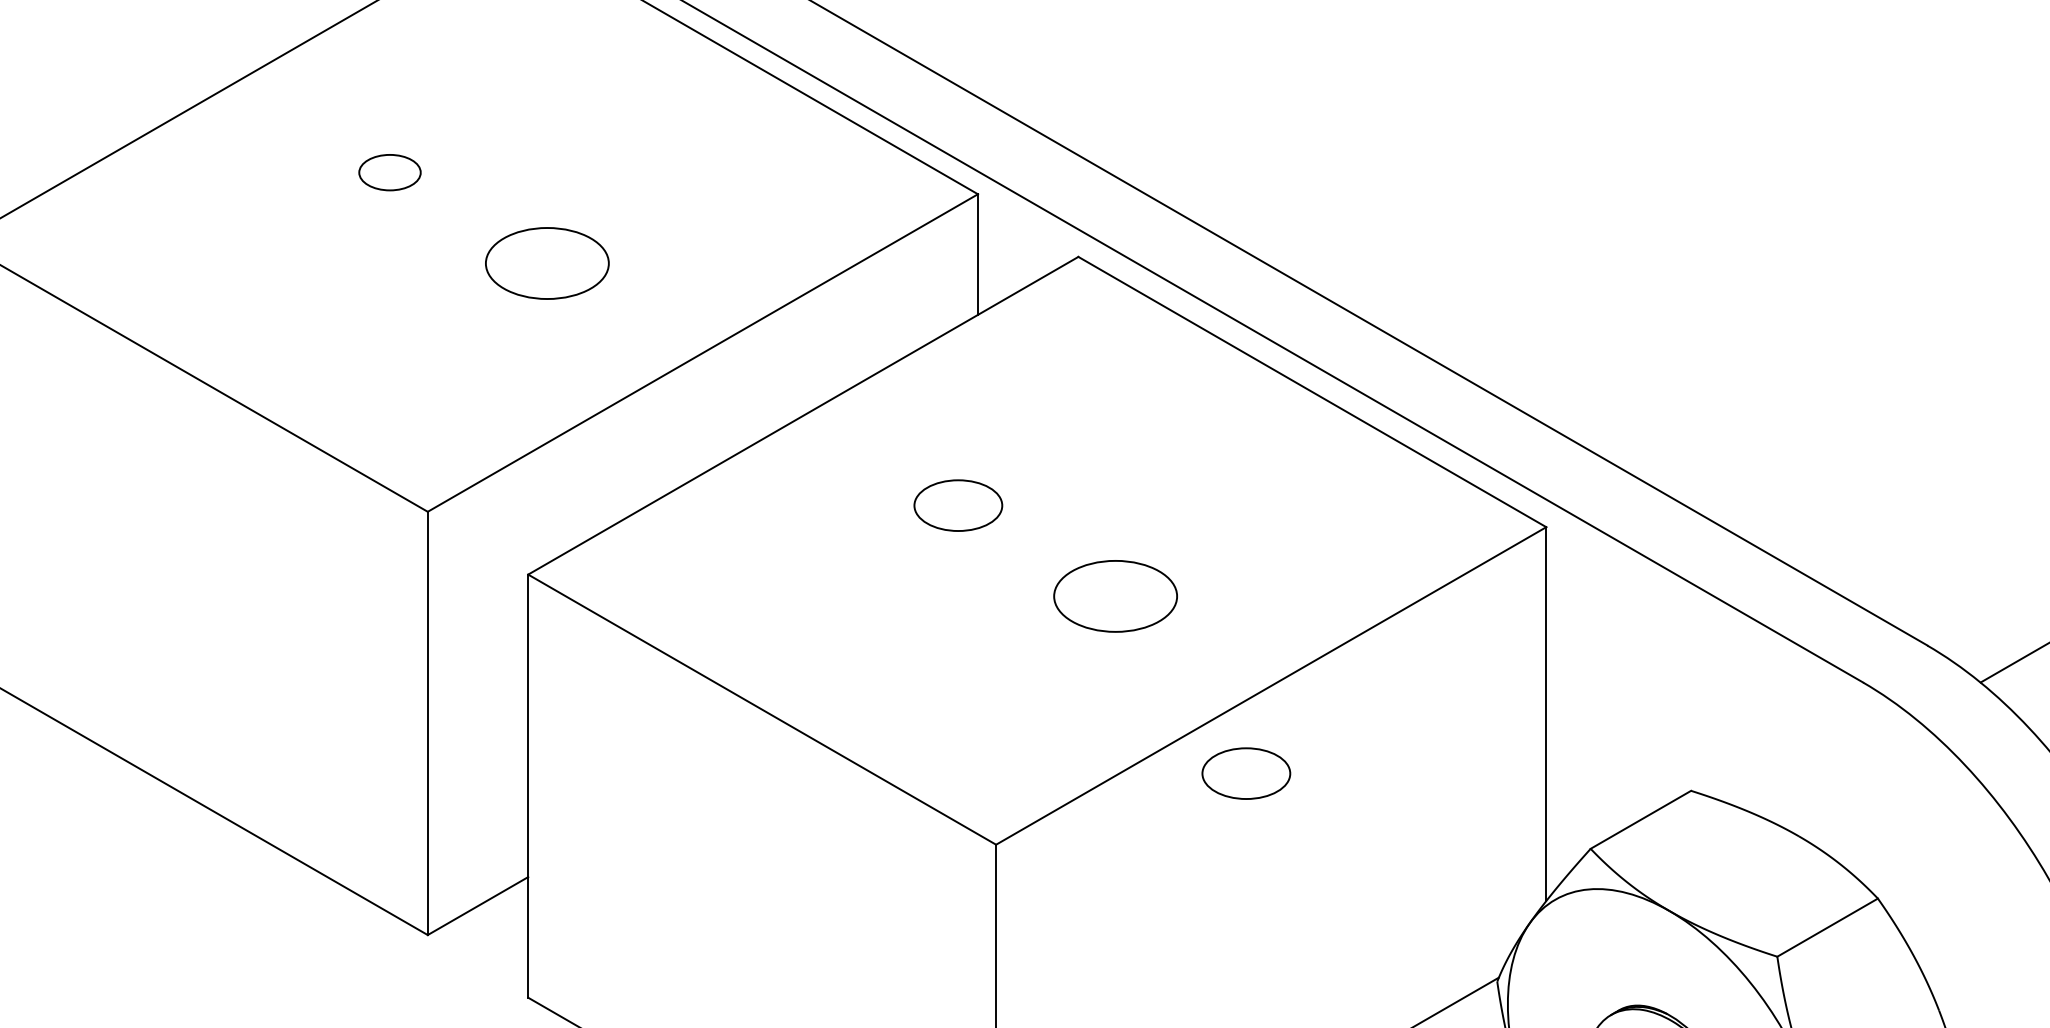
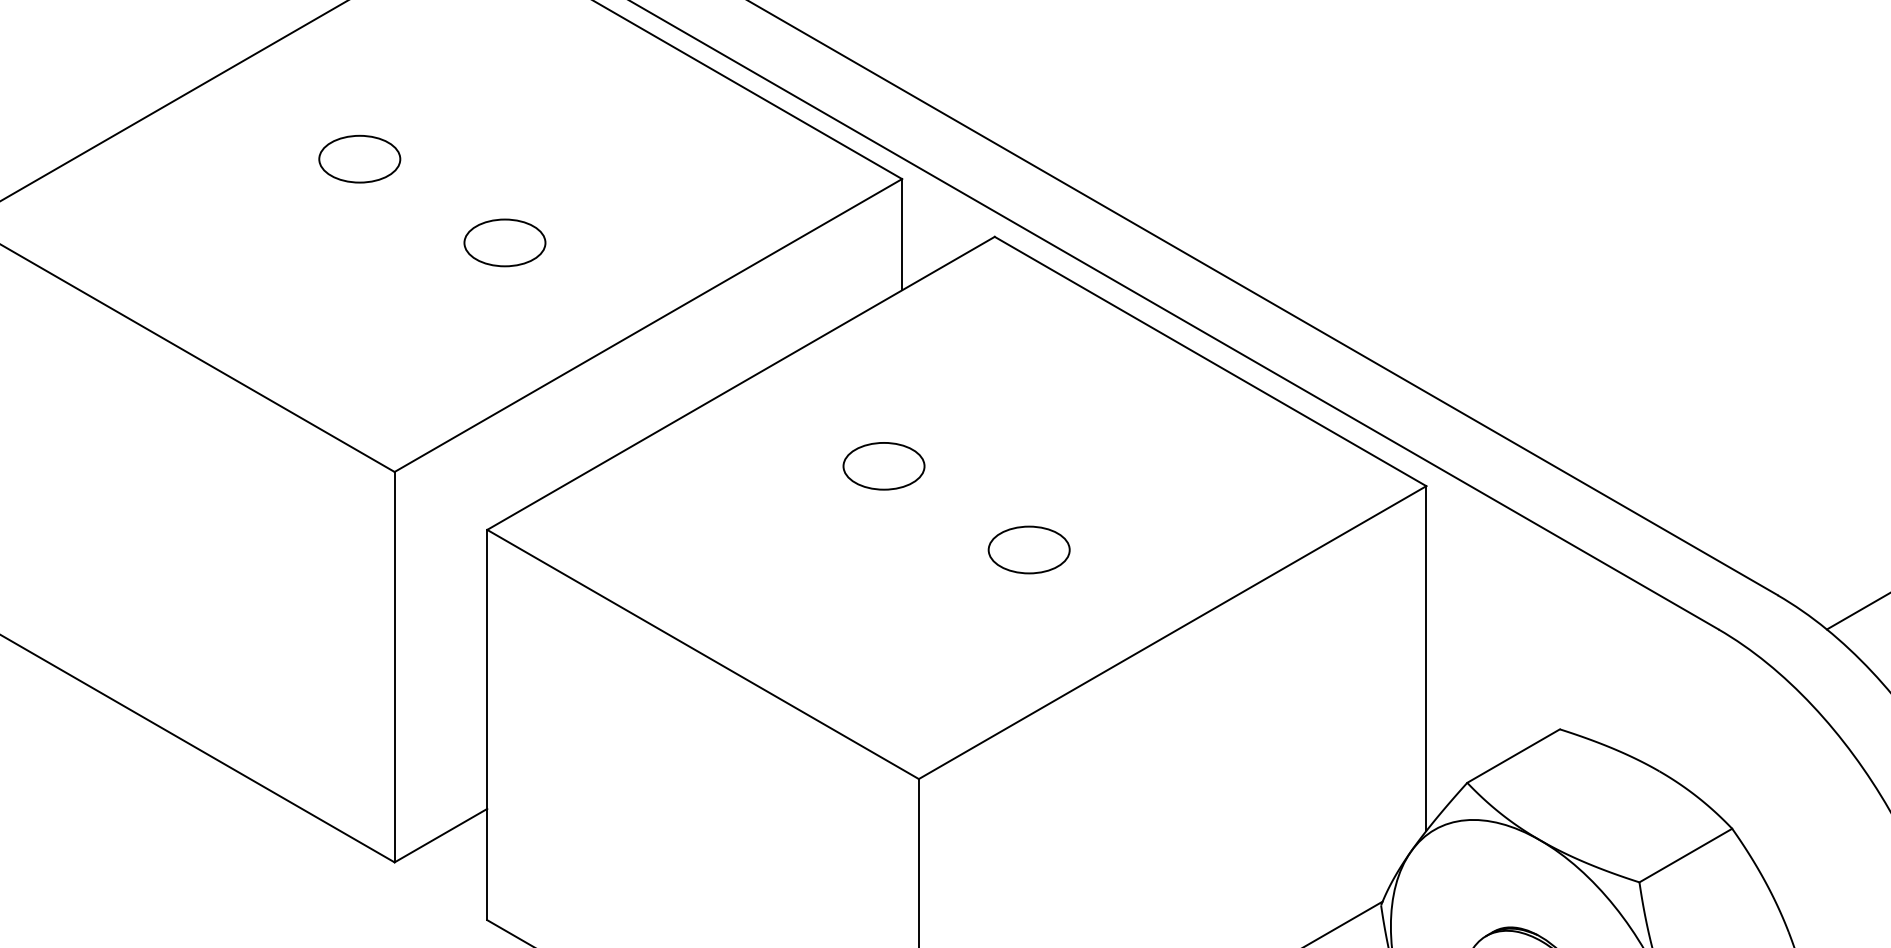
part: (389, 172) -> (359, 159), size x1.43
part: (547, 263) -> (505, 242), size x0.71
part: (1115, 596) -> (1028, 550), size x0.71
part: (1246, 773) -> (1149, 713), removed

